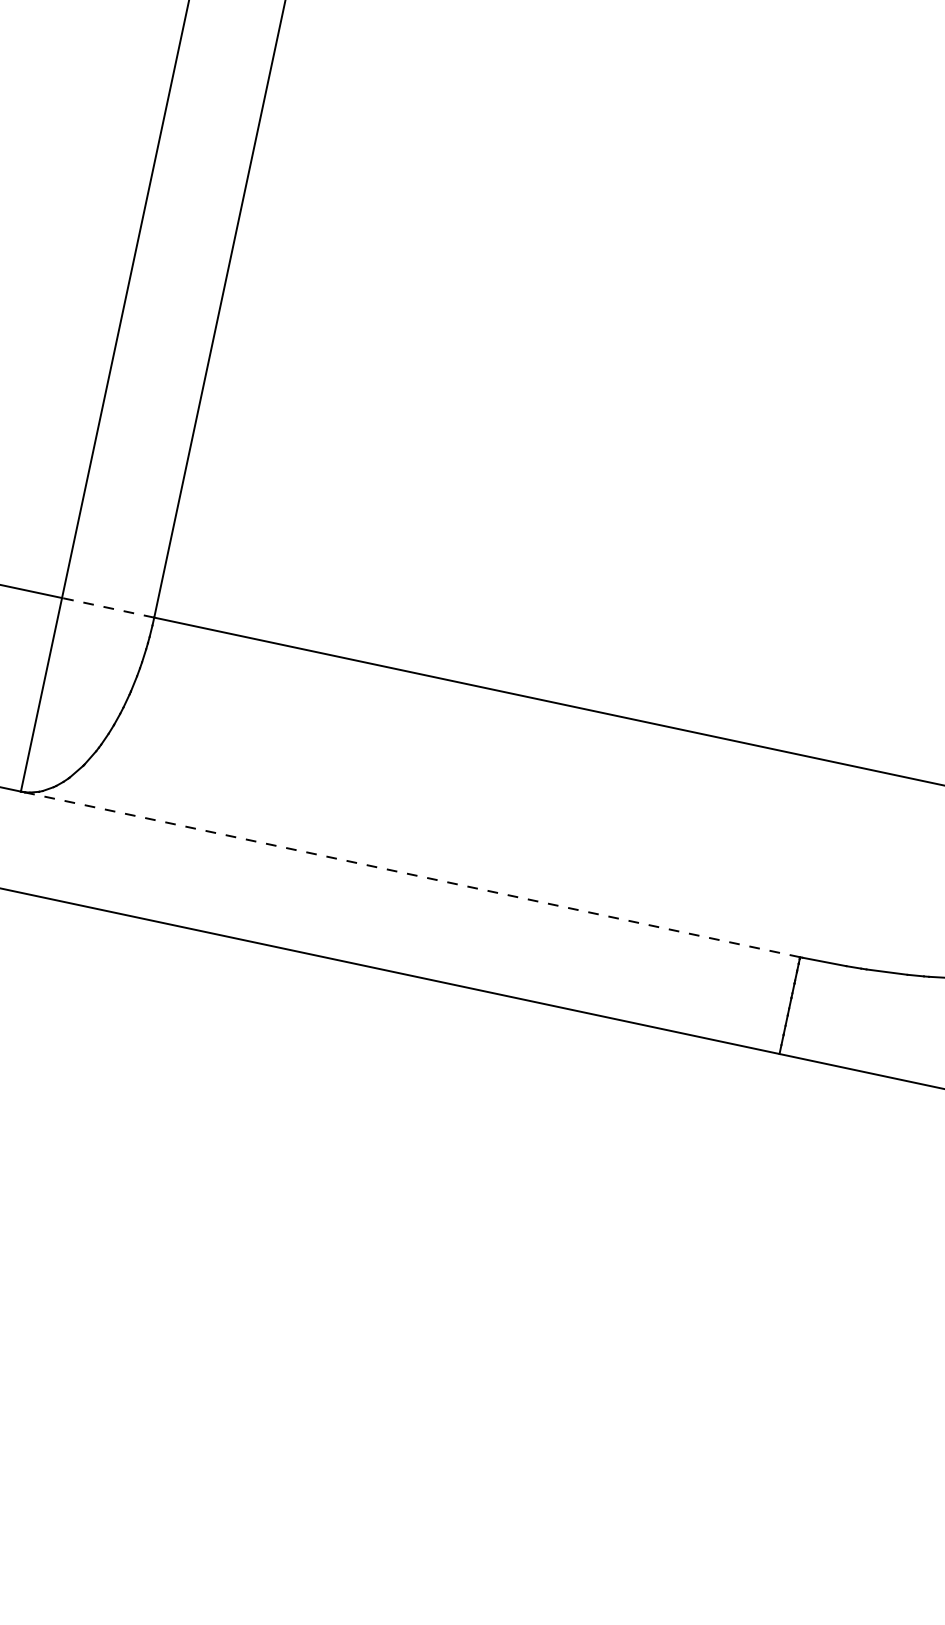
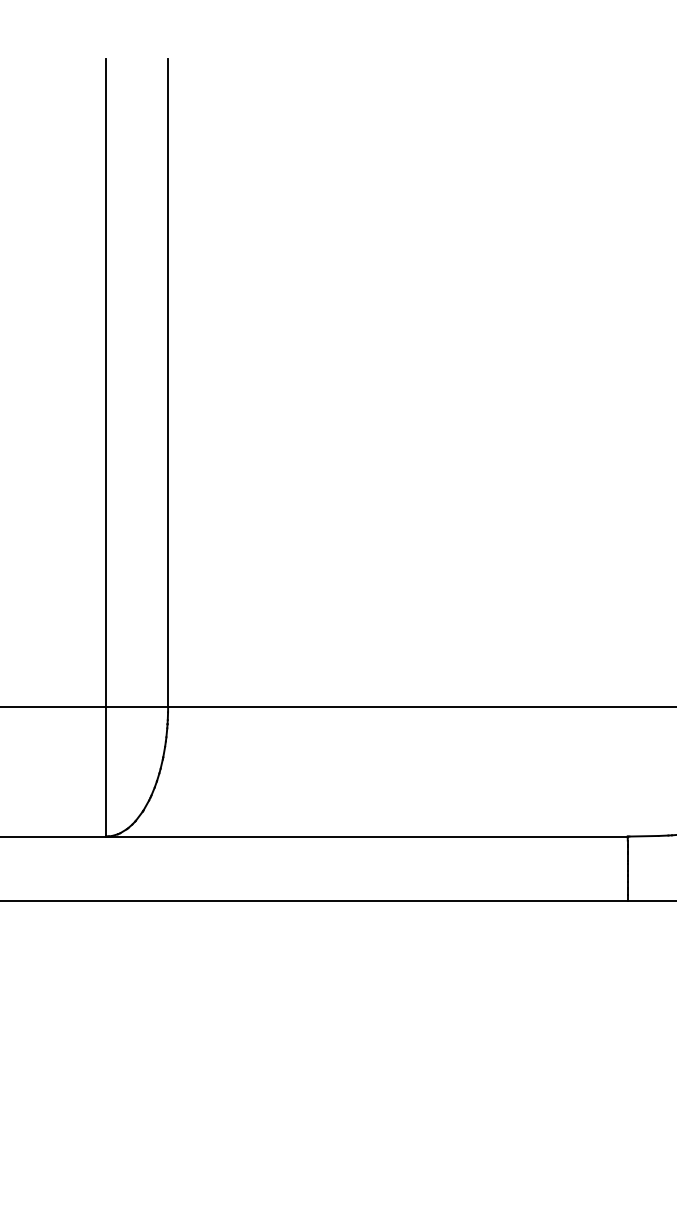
line: (108, 608) -> (137, 707), dashed -> solid
line: (411, 874) -> (367, 836), dashed -> solid

